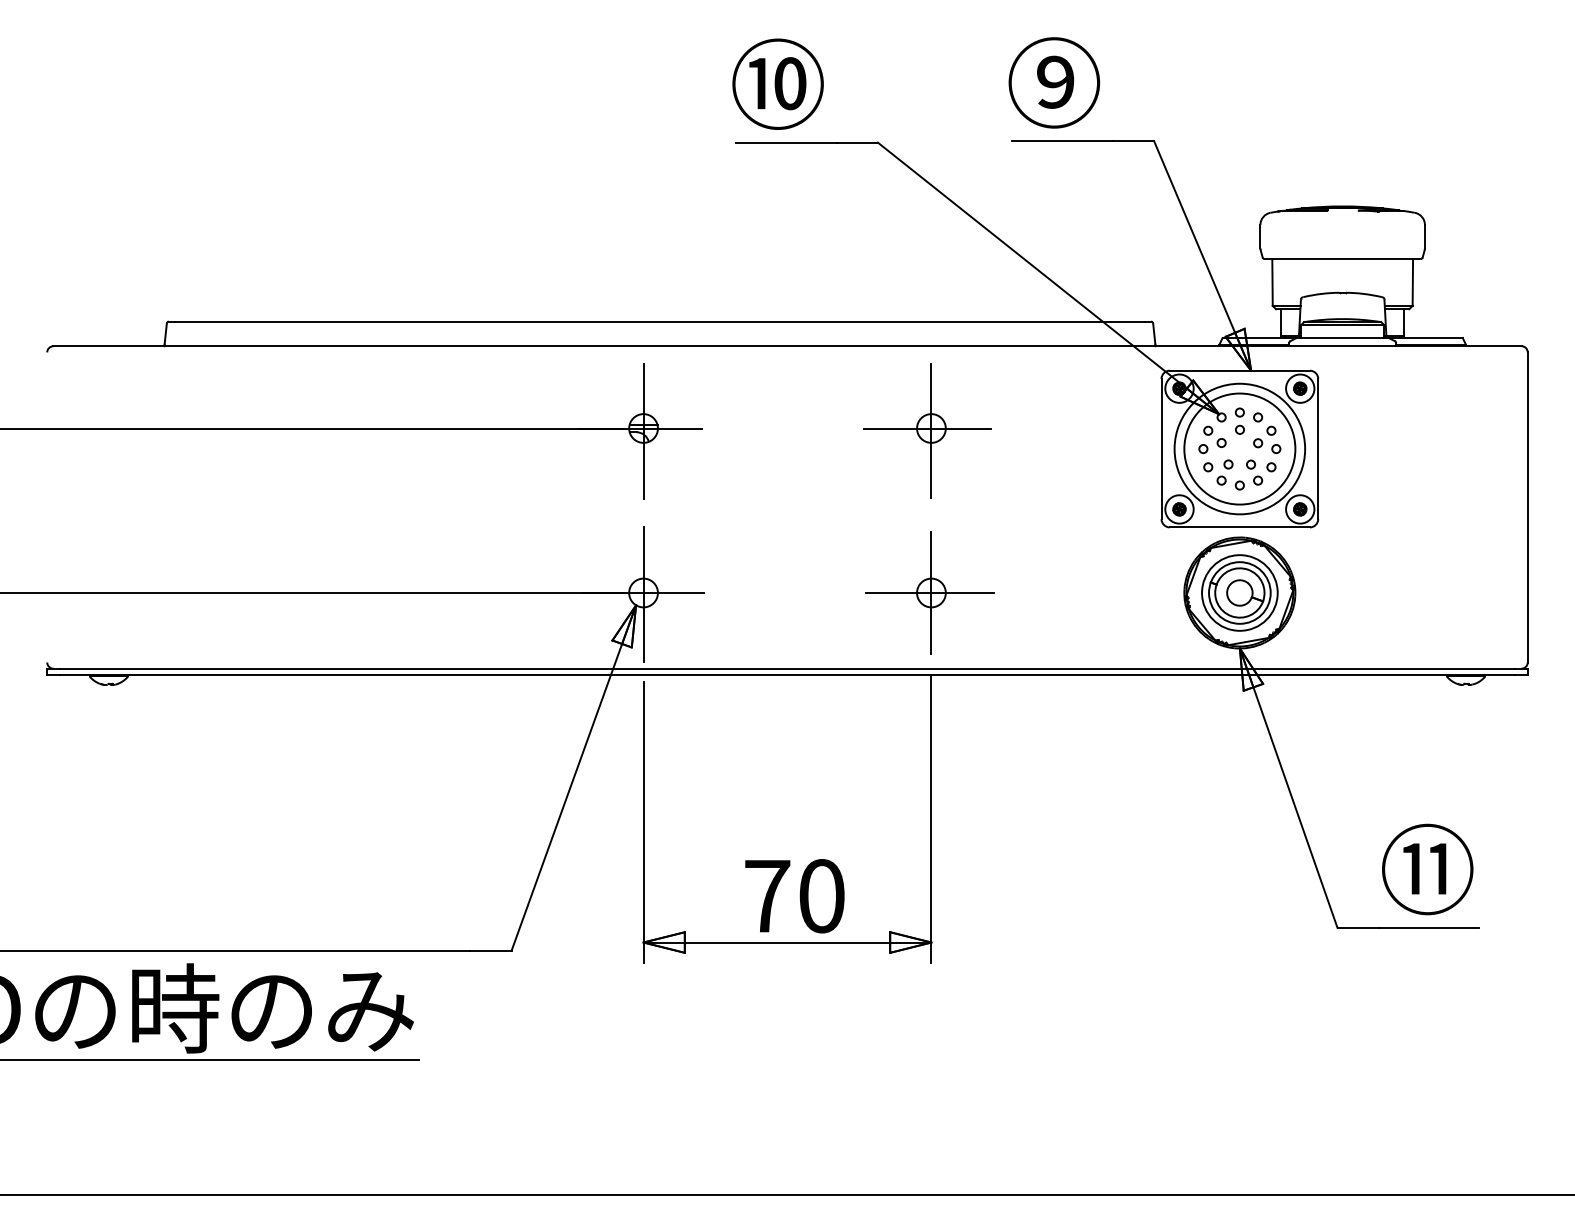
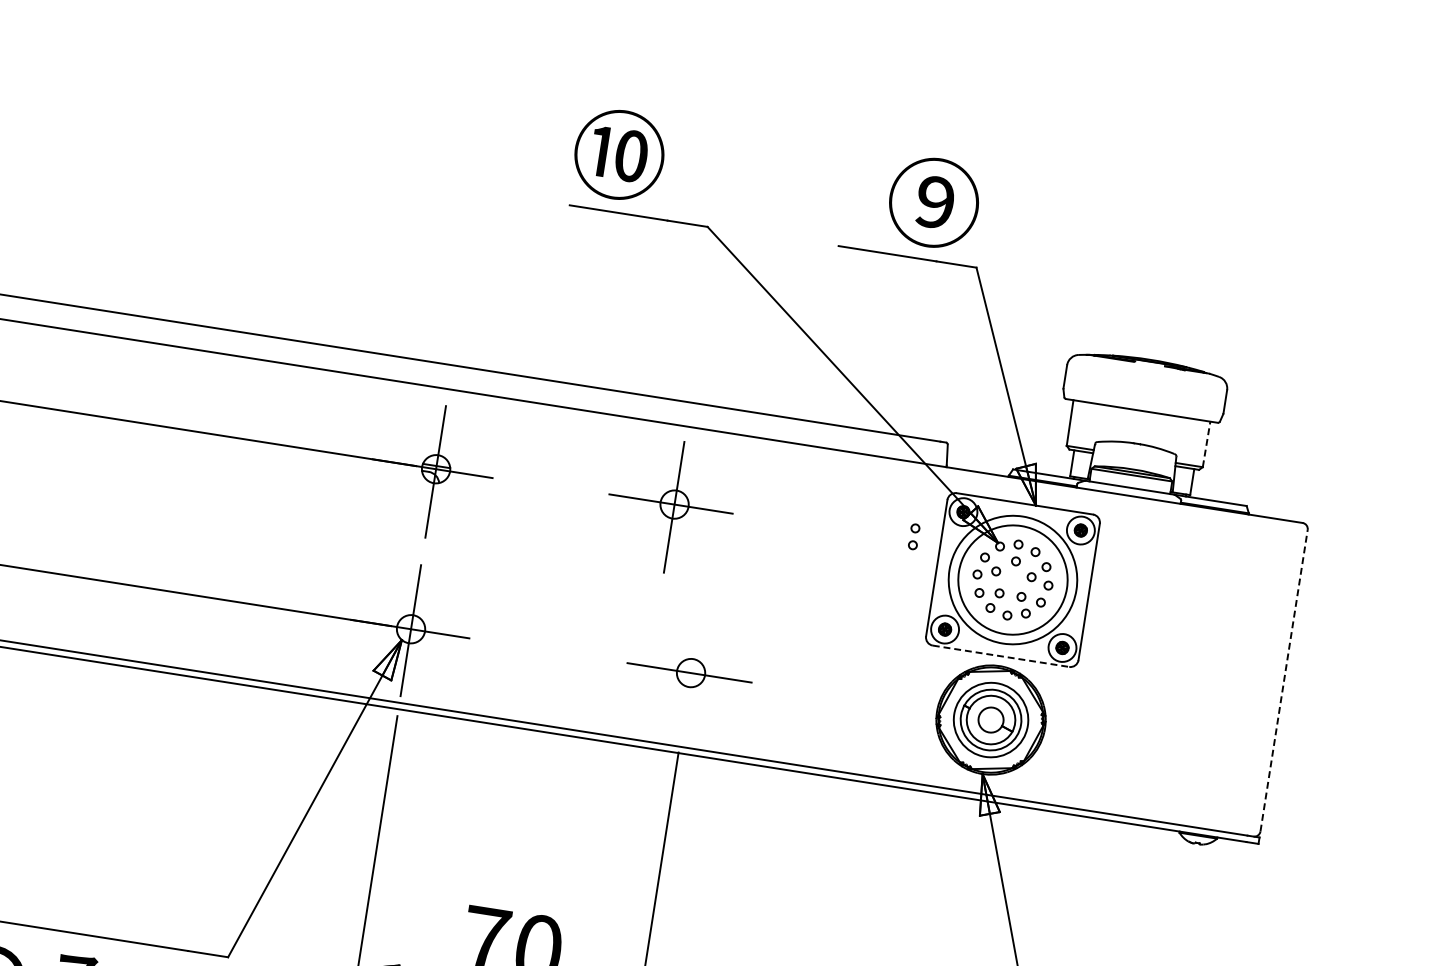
text: (1054, 82) -> (934, 202), moved
line: (1412, 282) -> (1206, 444), solid -> dashed
part: (1133, 420) -> (913, 536), added
part: (927, 430) -> (670, 505), moved
line: (1527, 506) -> (1283, 679), solid -> dashed
line: (1240, 527) -> (1001, 656), solid -> dashed
line: (931, 592) -> (691, 672), removed

